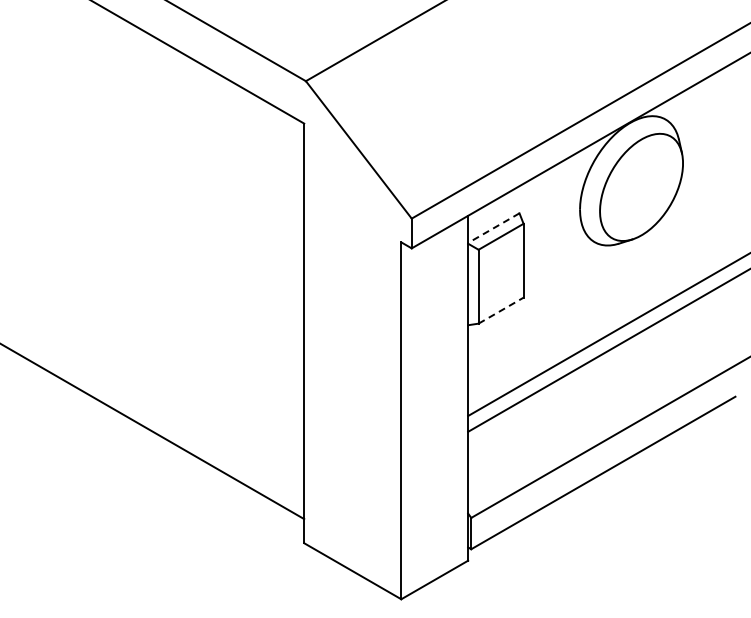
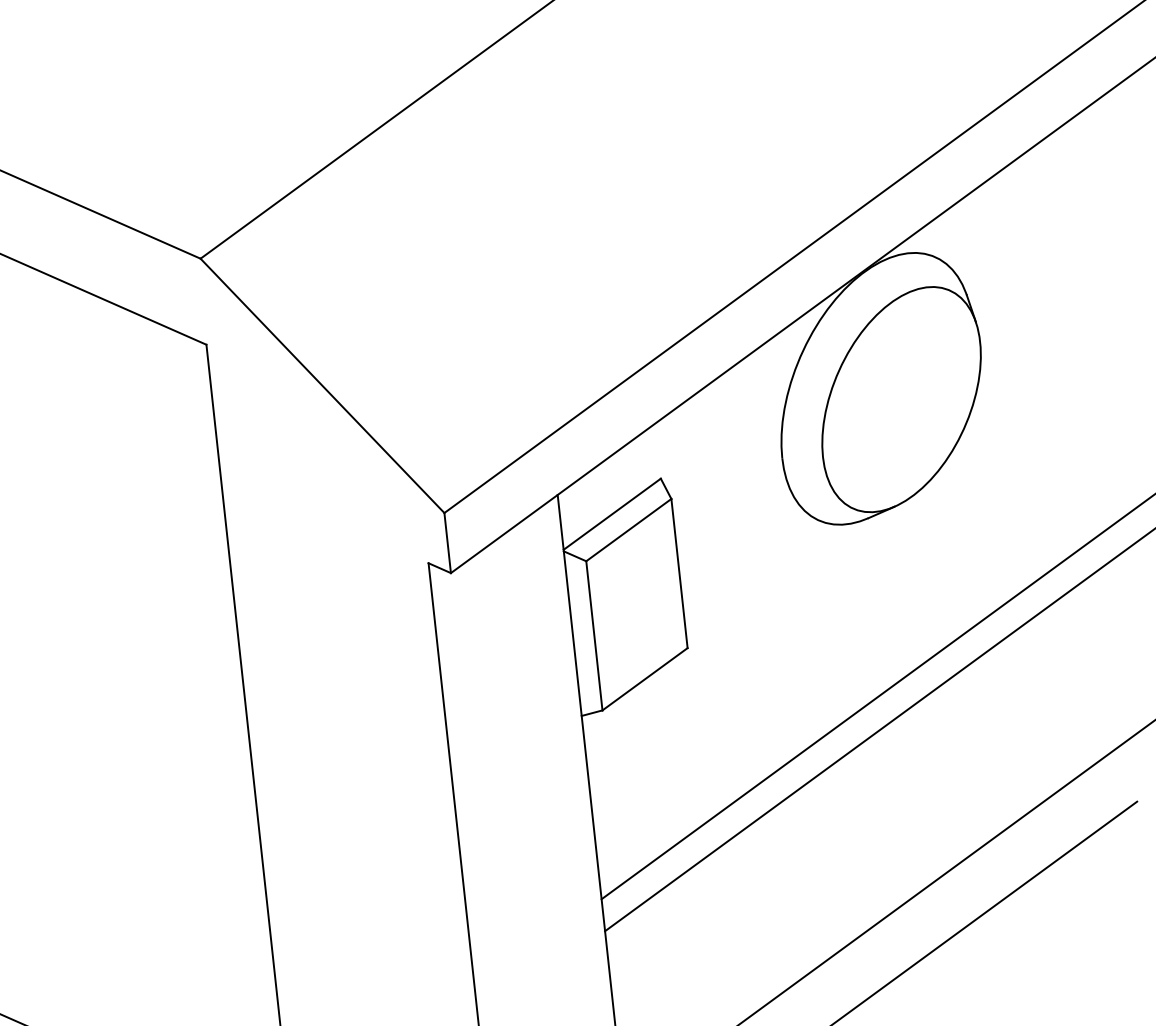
line: (493, 228) -> (611, 515), dashed -> solid
line: (501, 310) -> (645, 678), dashed -> solid

